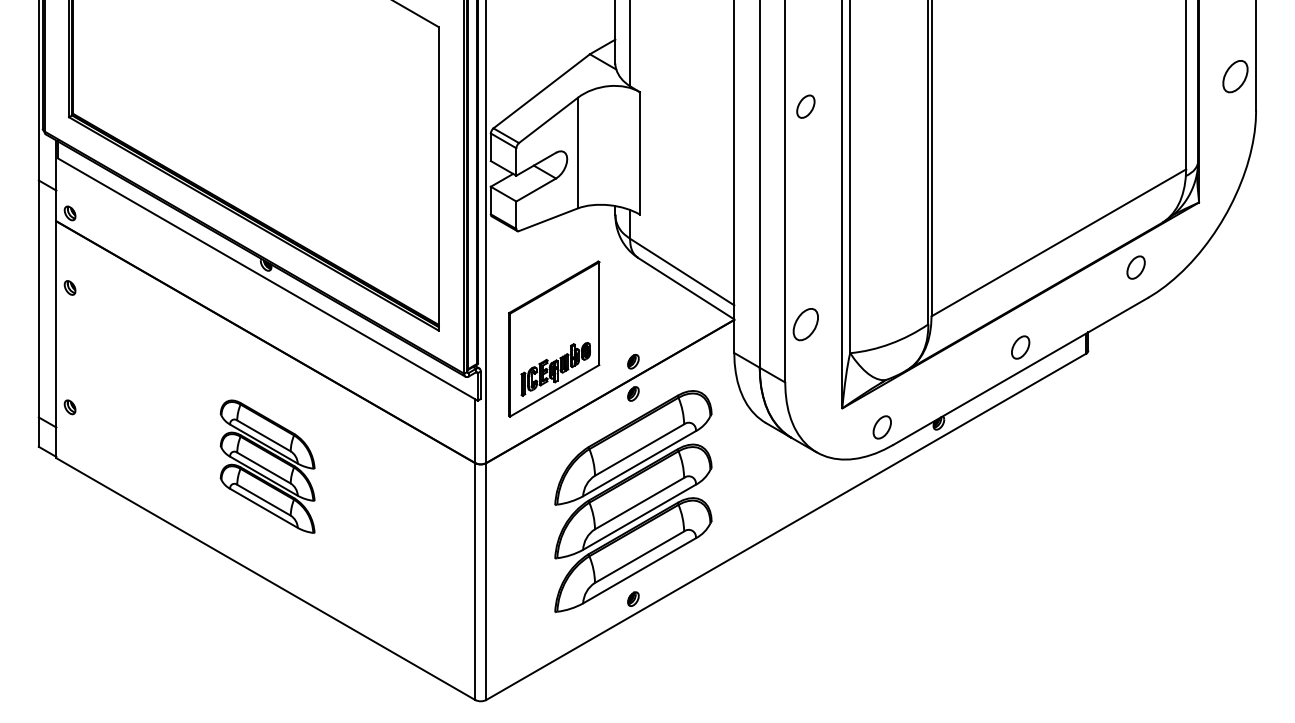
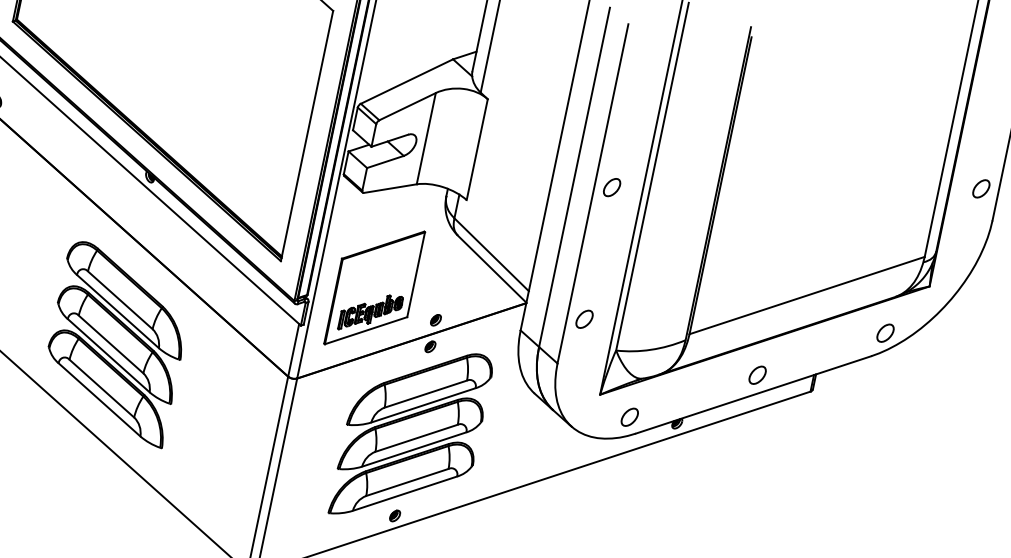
part: (1235, 76) -> (981, 188), size x0.71
part: (805, 106) -> (611, 187), moved
part: (1135, 267) -> (885, 333), moved
part: (805, 324) -> (584, 319), size x0.71
part: (267, 466) -> (116, 343), size x1.67

